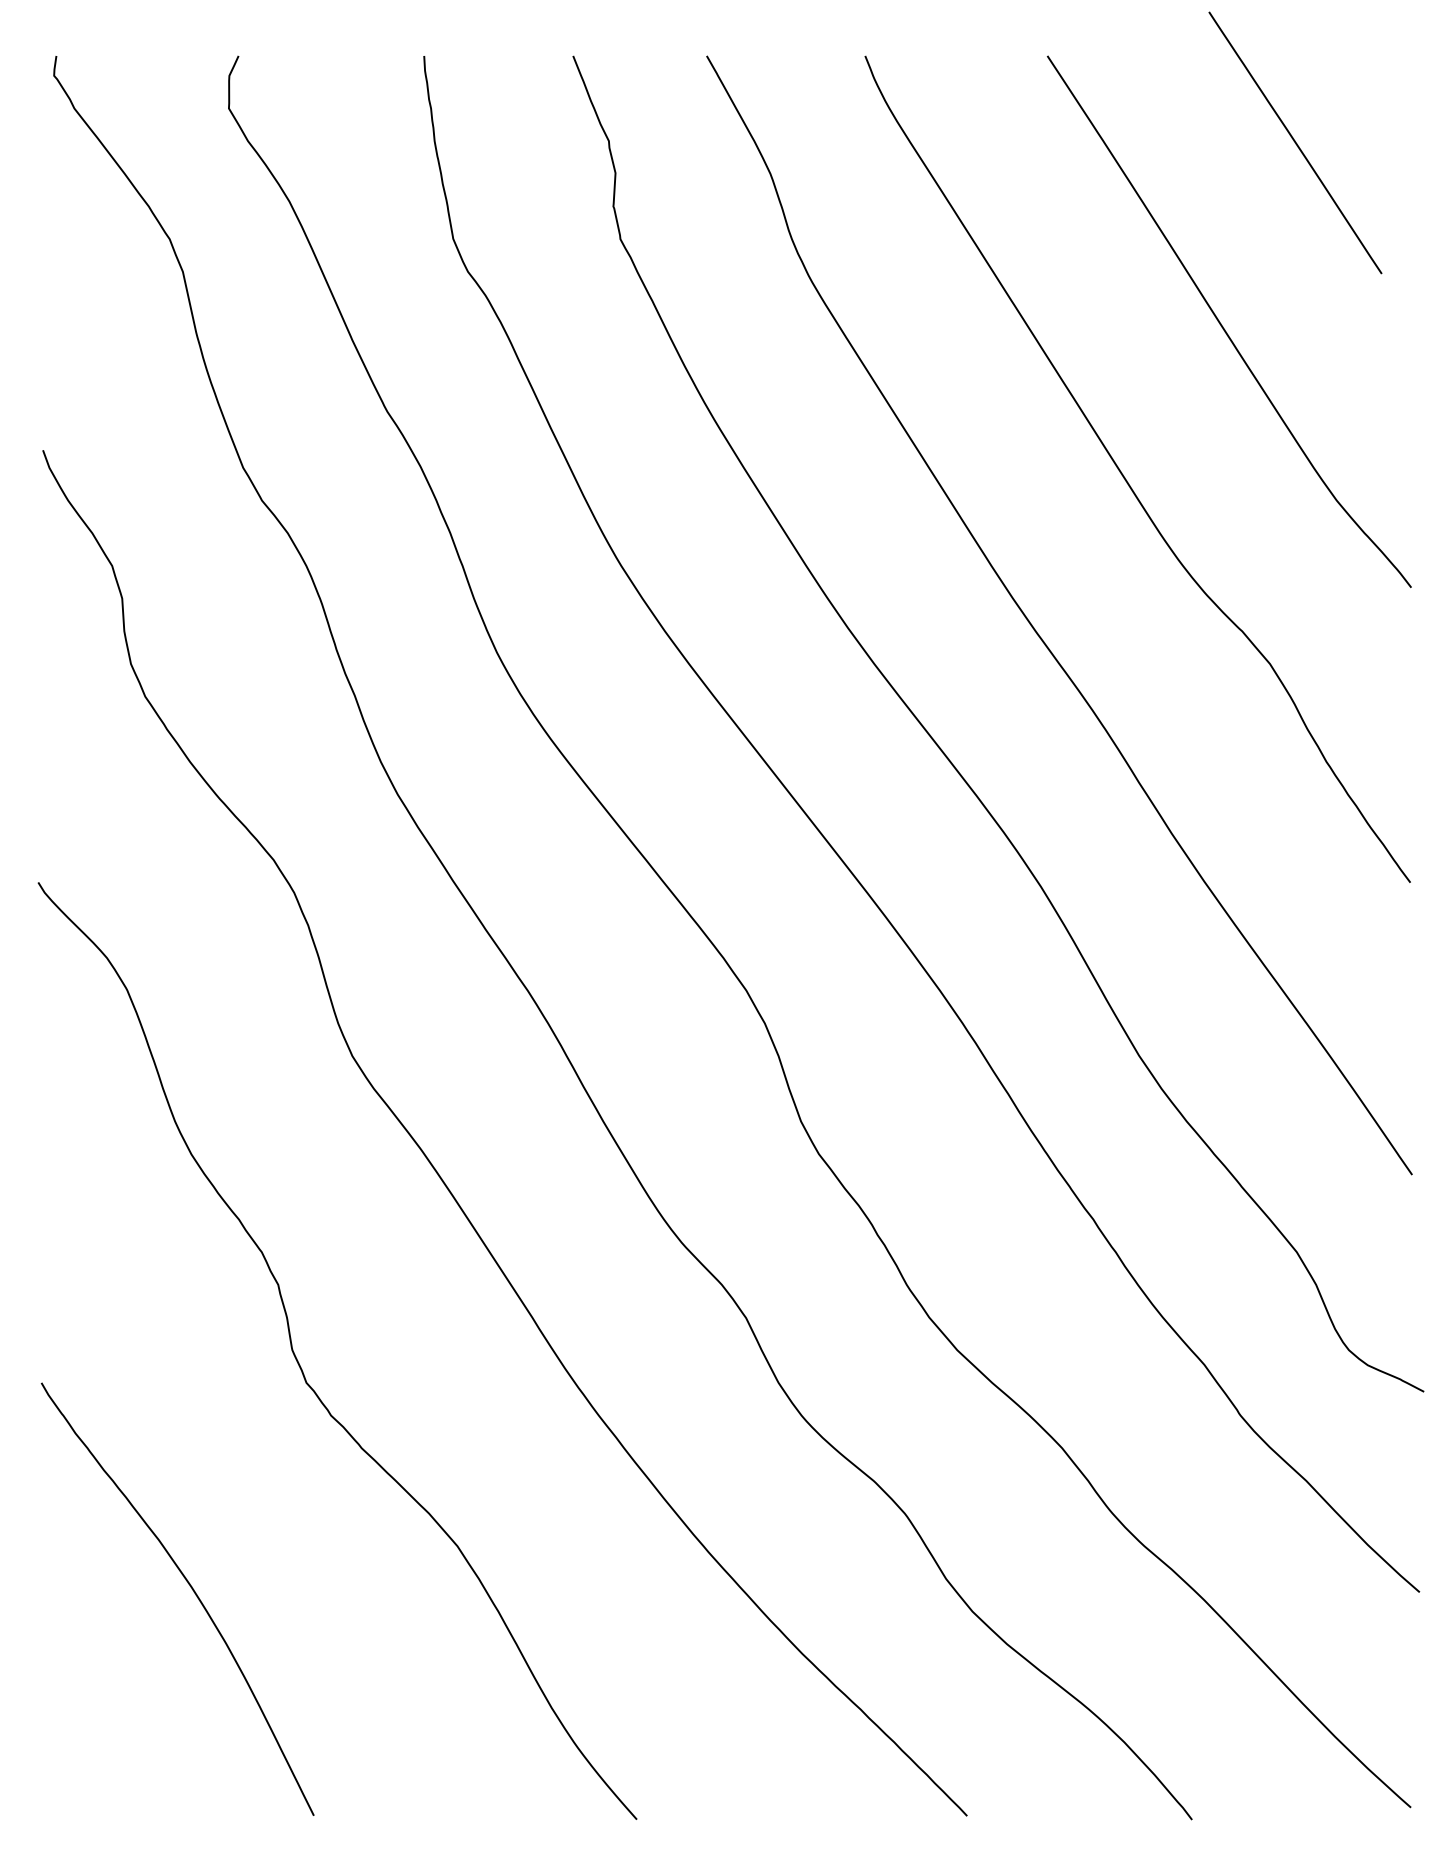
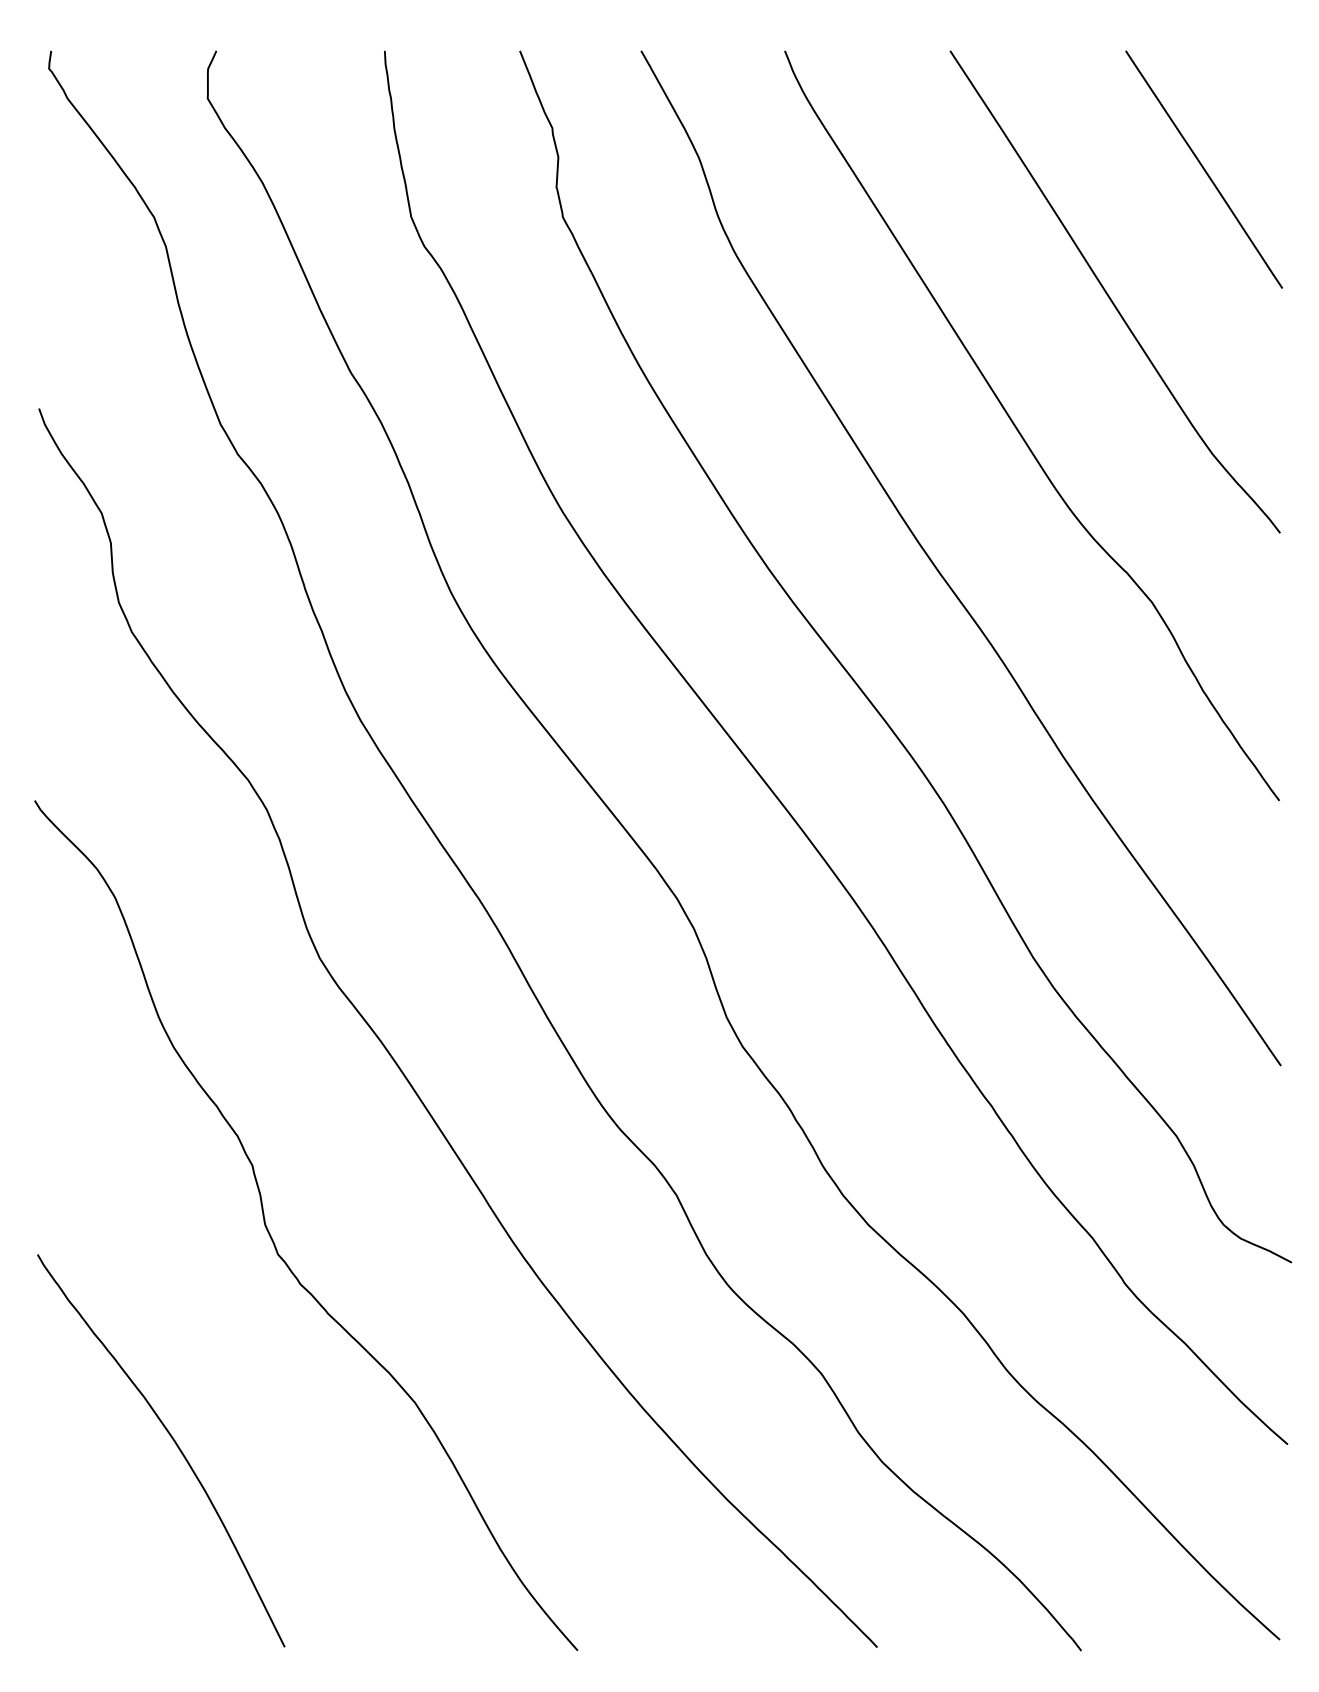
line: (1295, 142) -> (1204, 169), moved

